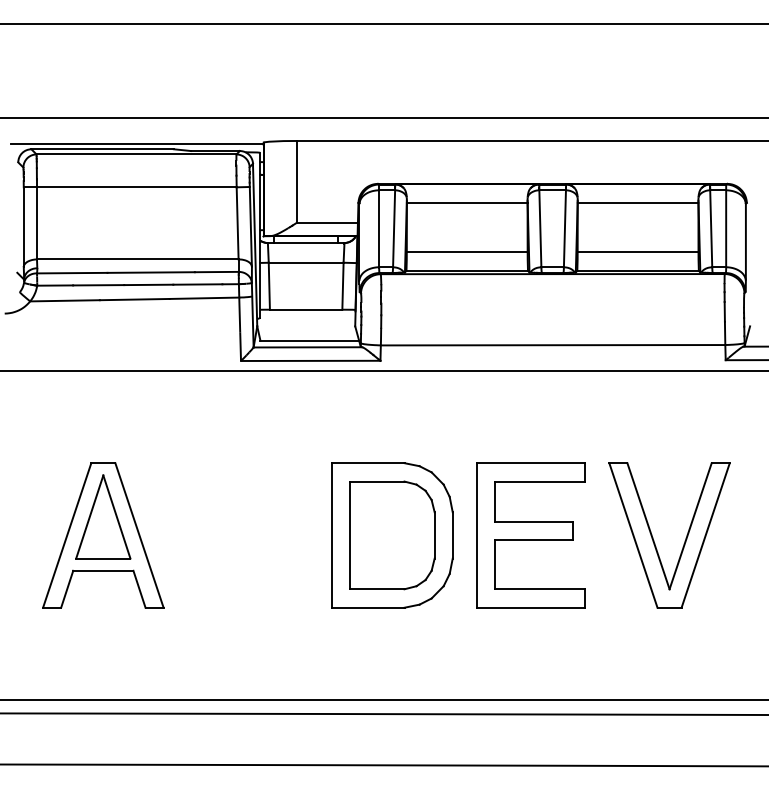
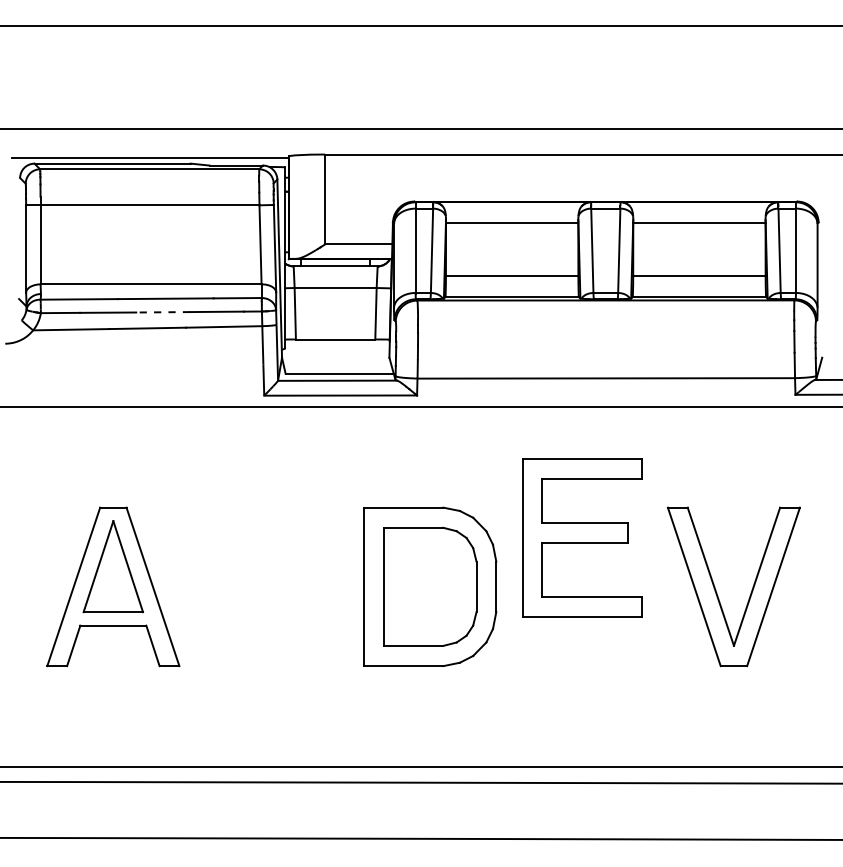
line: (149, 285) -> (163, 312), solid -> dashed
part: (531, 535) -> (582, 537), moved

